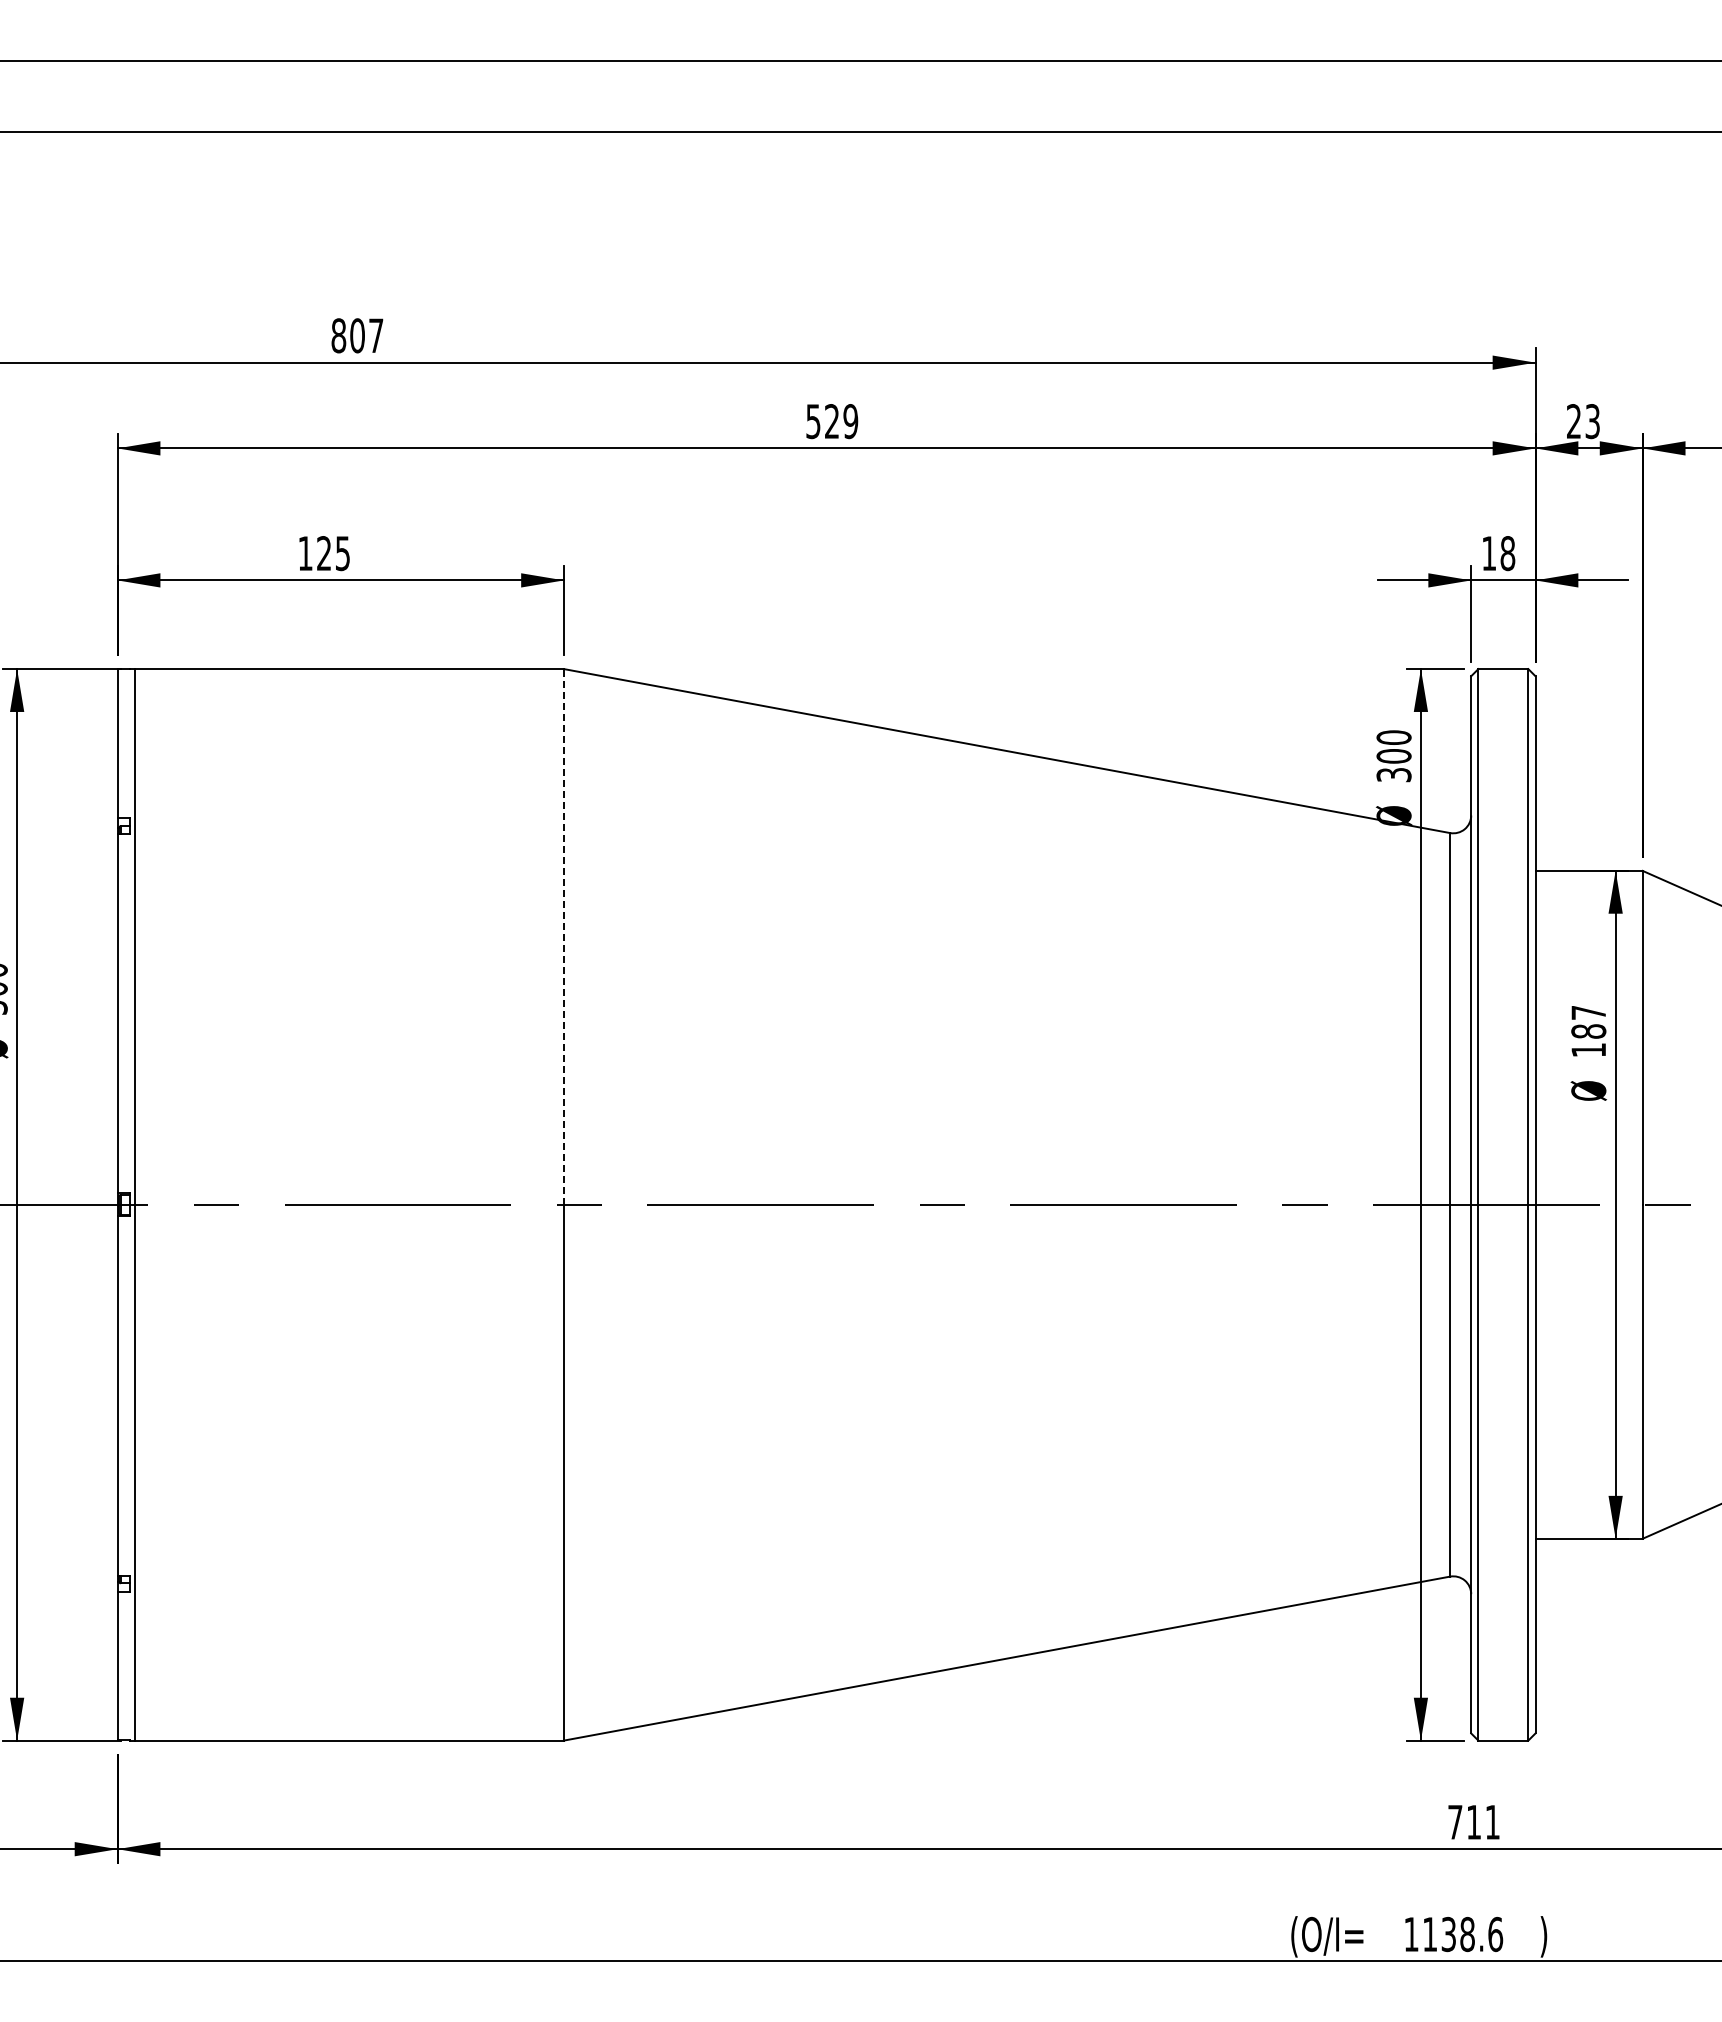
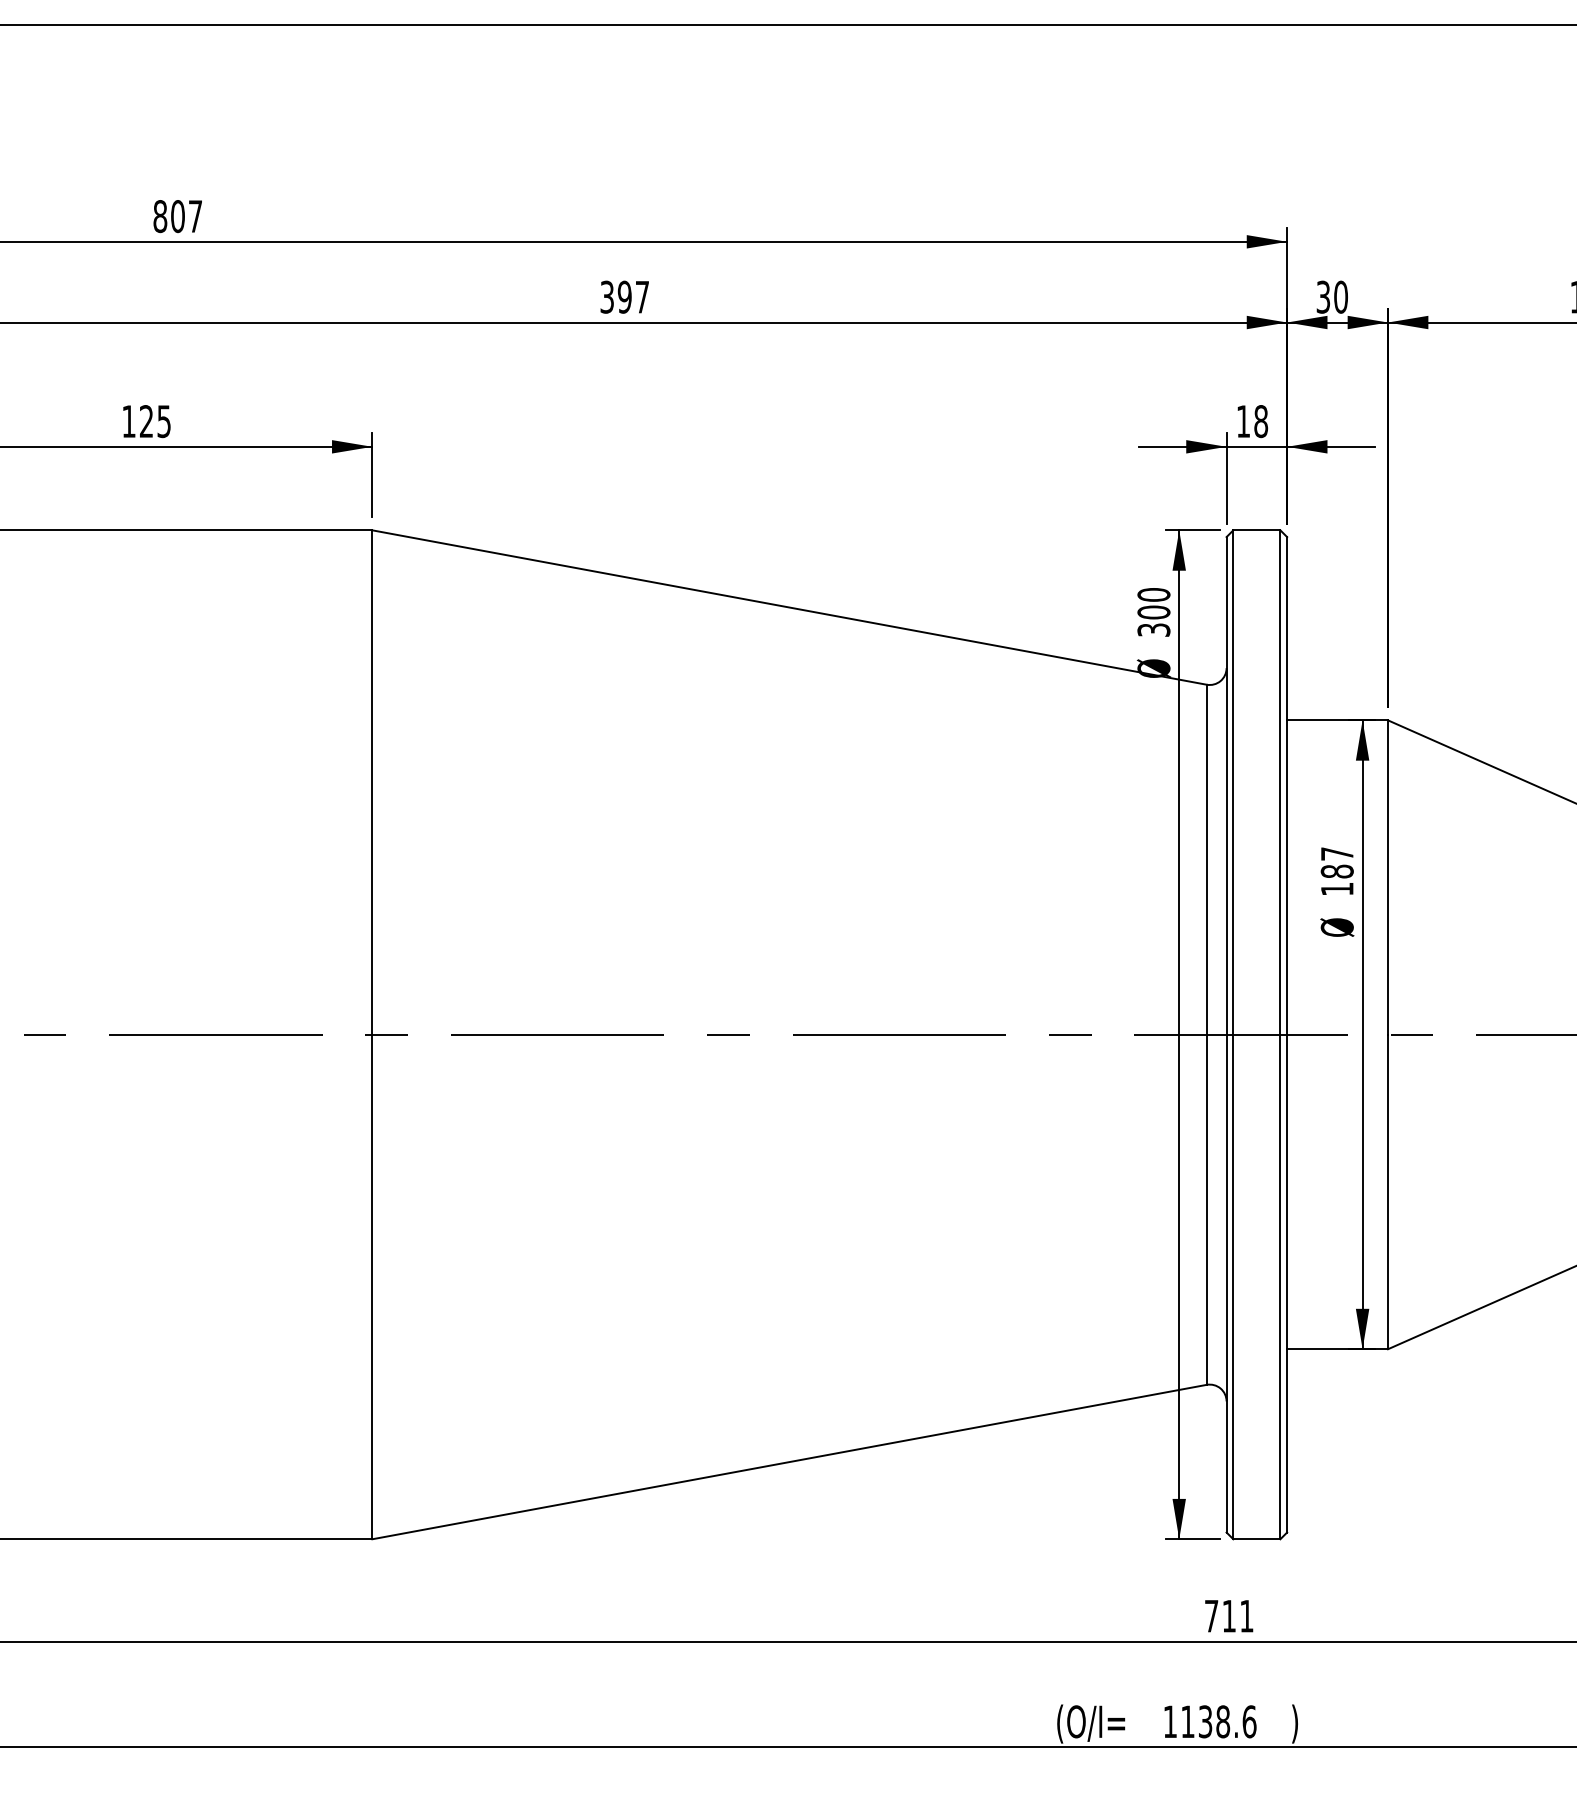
text: (832, 421) -> (625, 297), 529 -> 397
text: (1583, 421) -> (1332, 297), 23 -> 30
line: (564, 936) -> (372, 782), dashed -> solid

